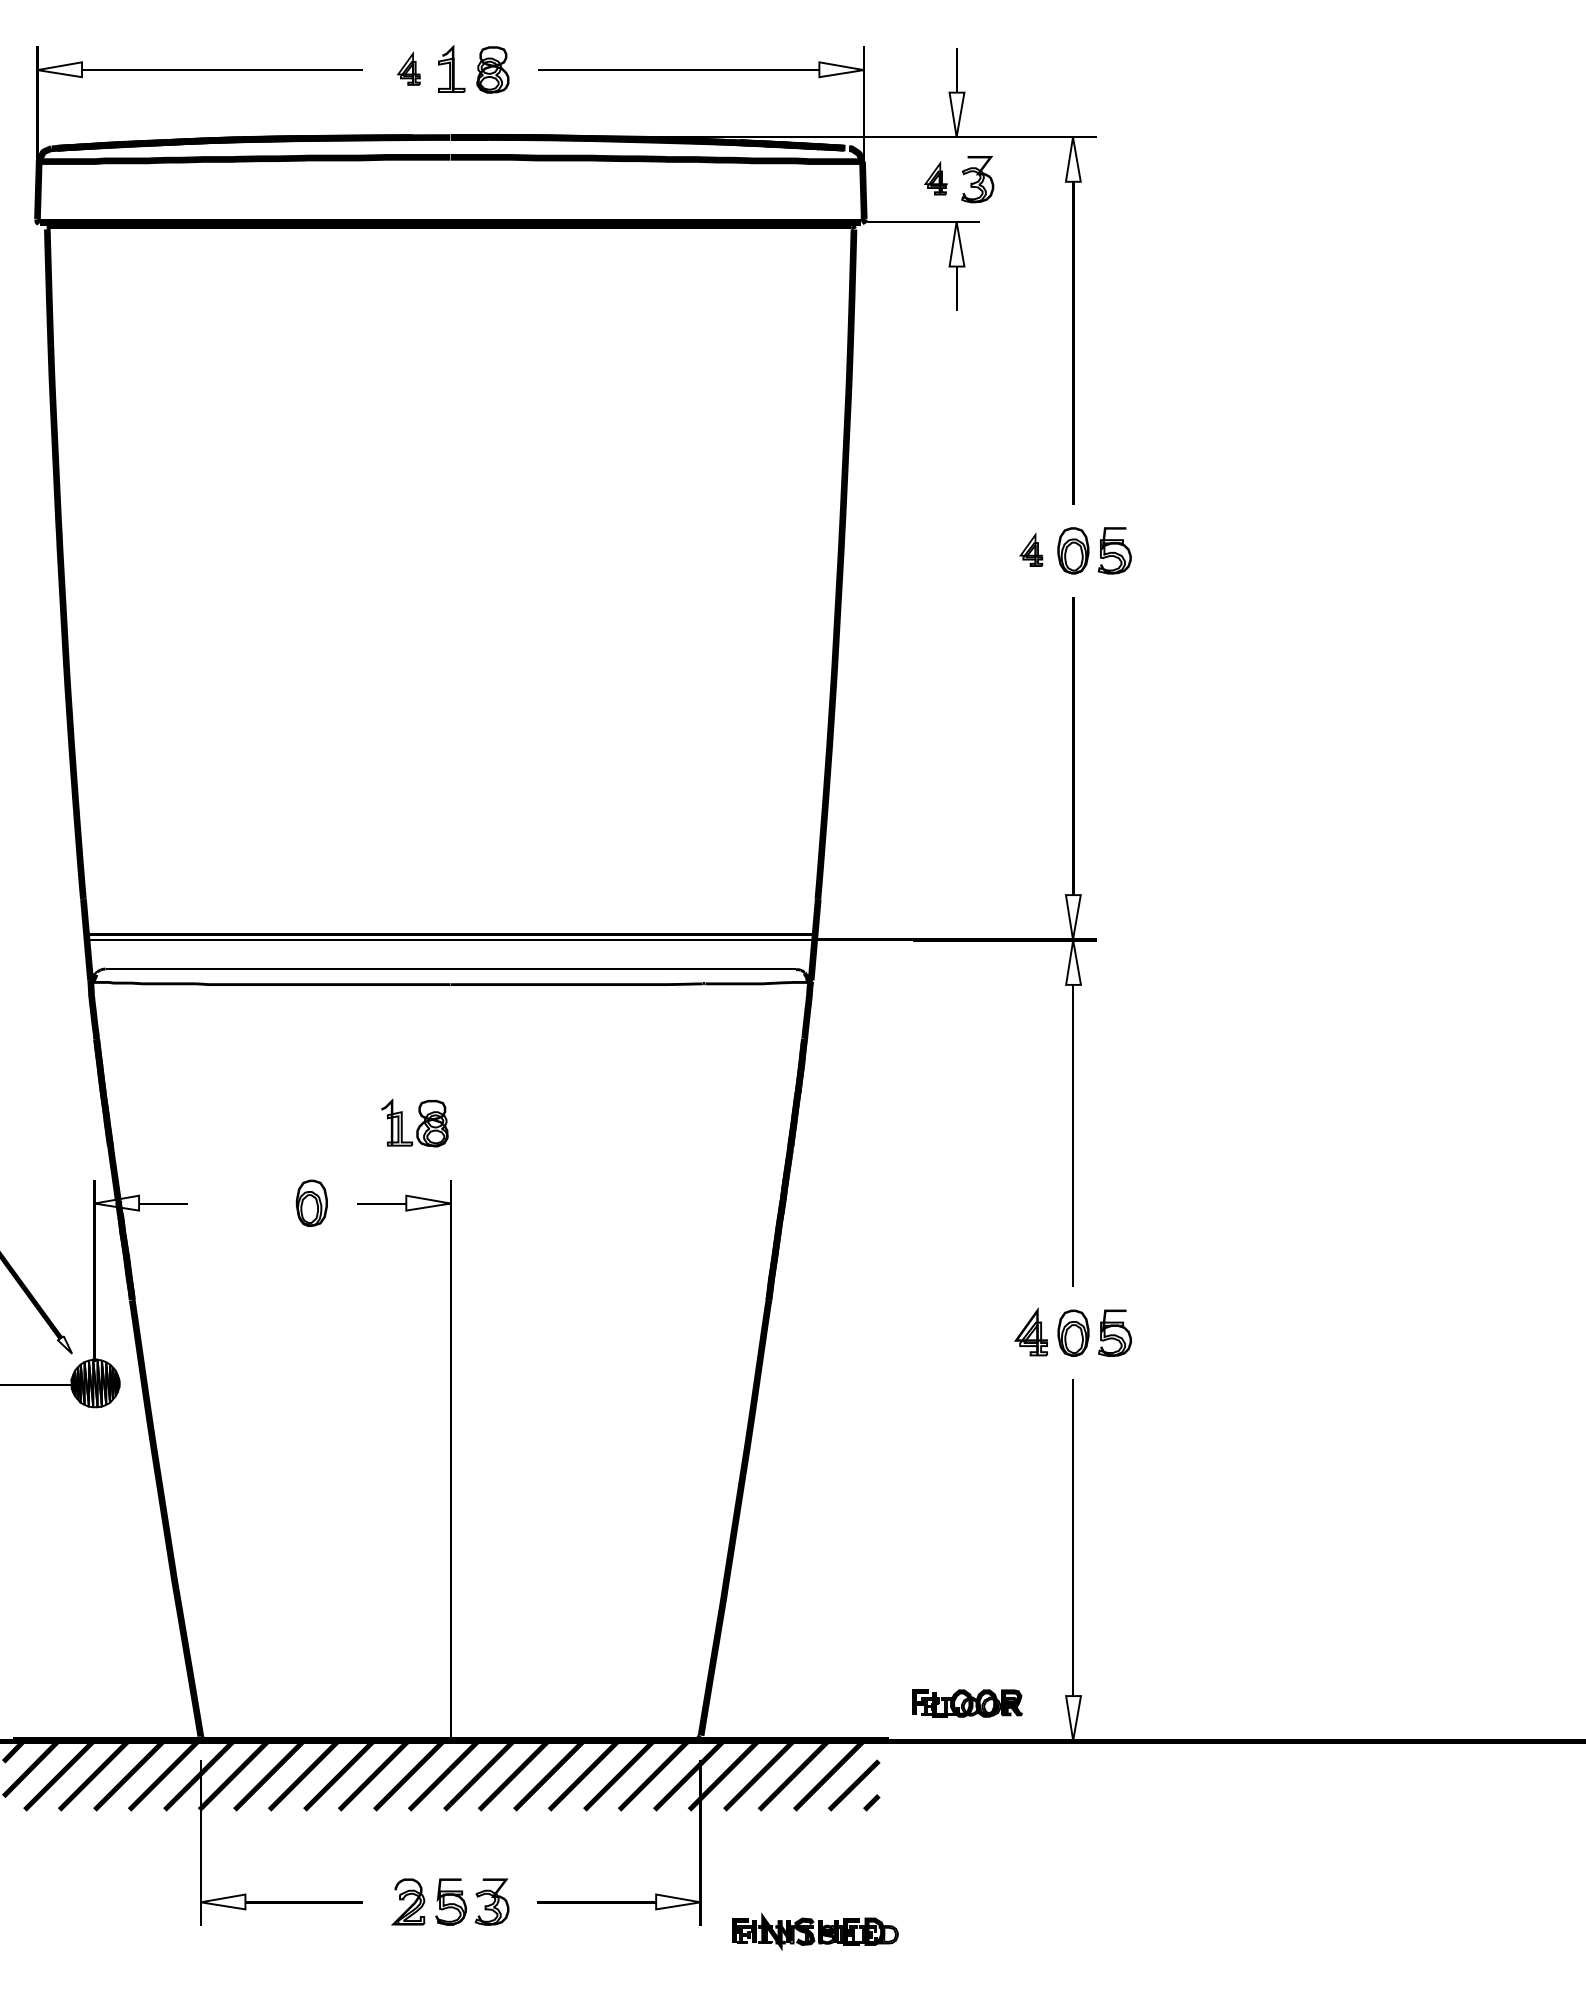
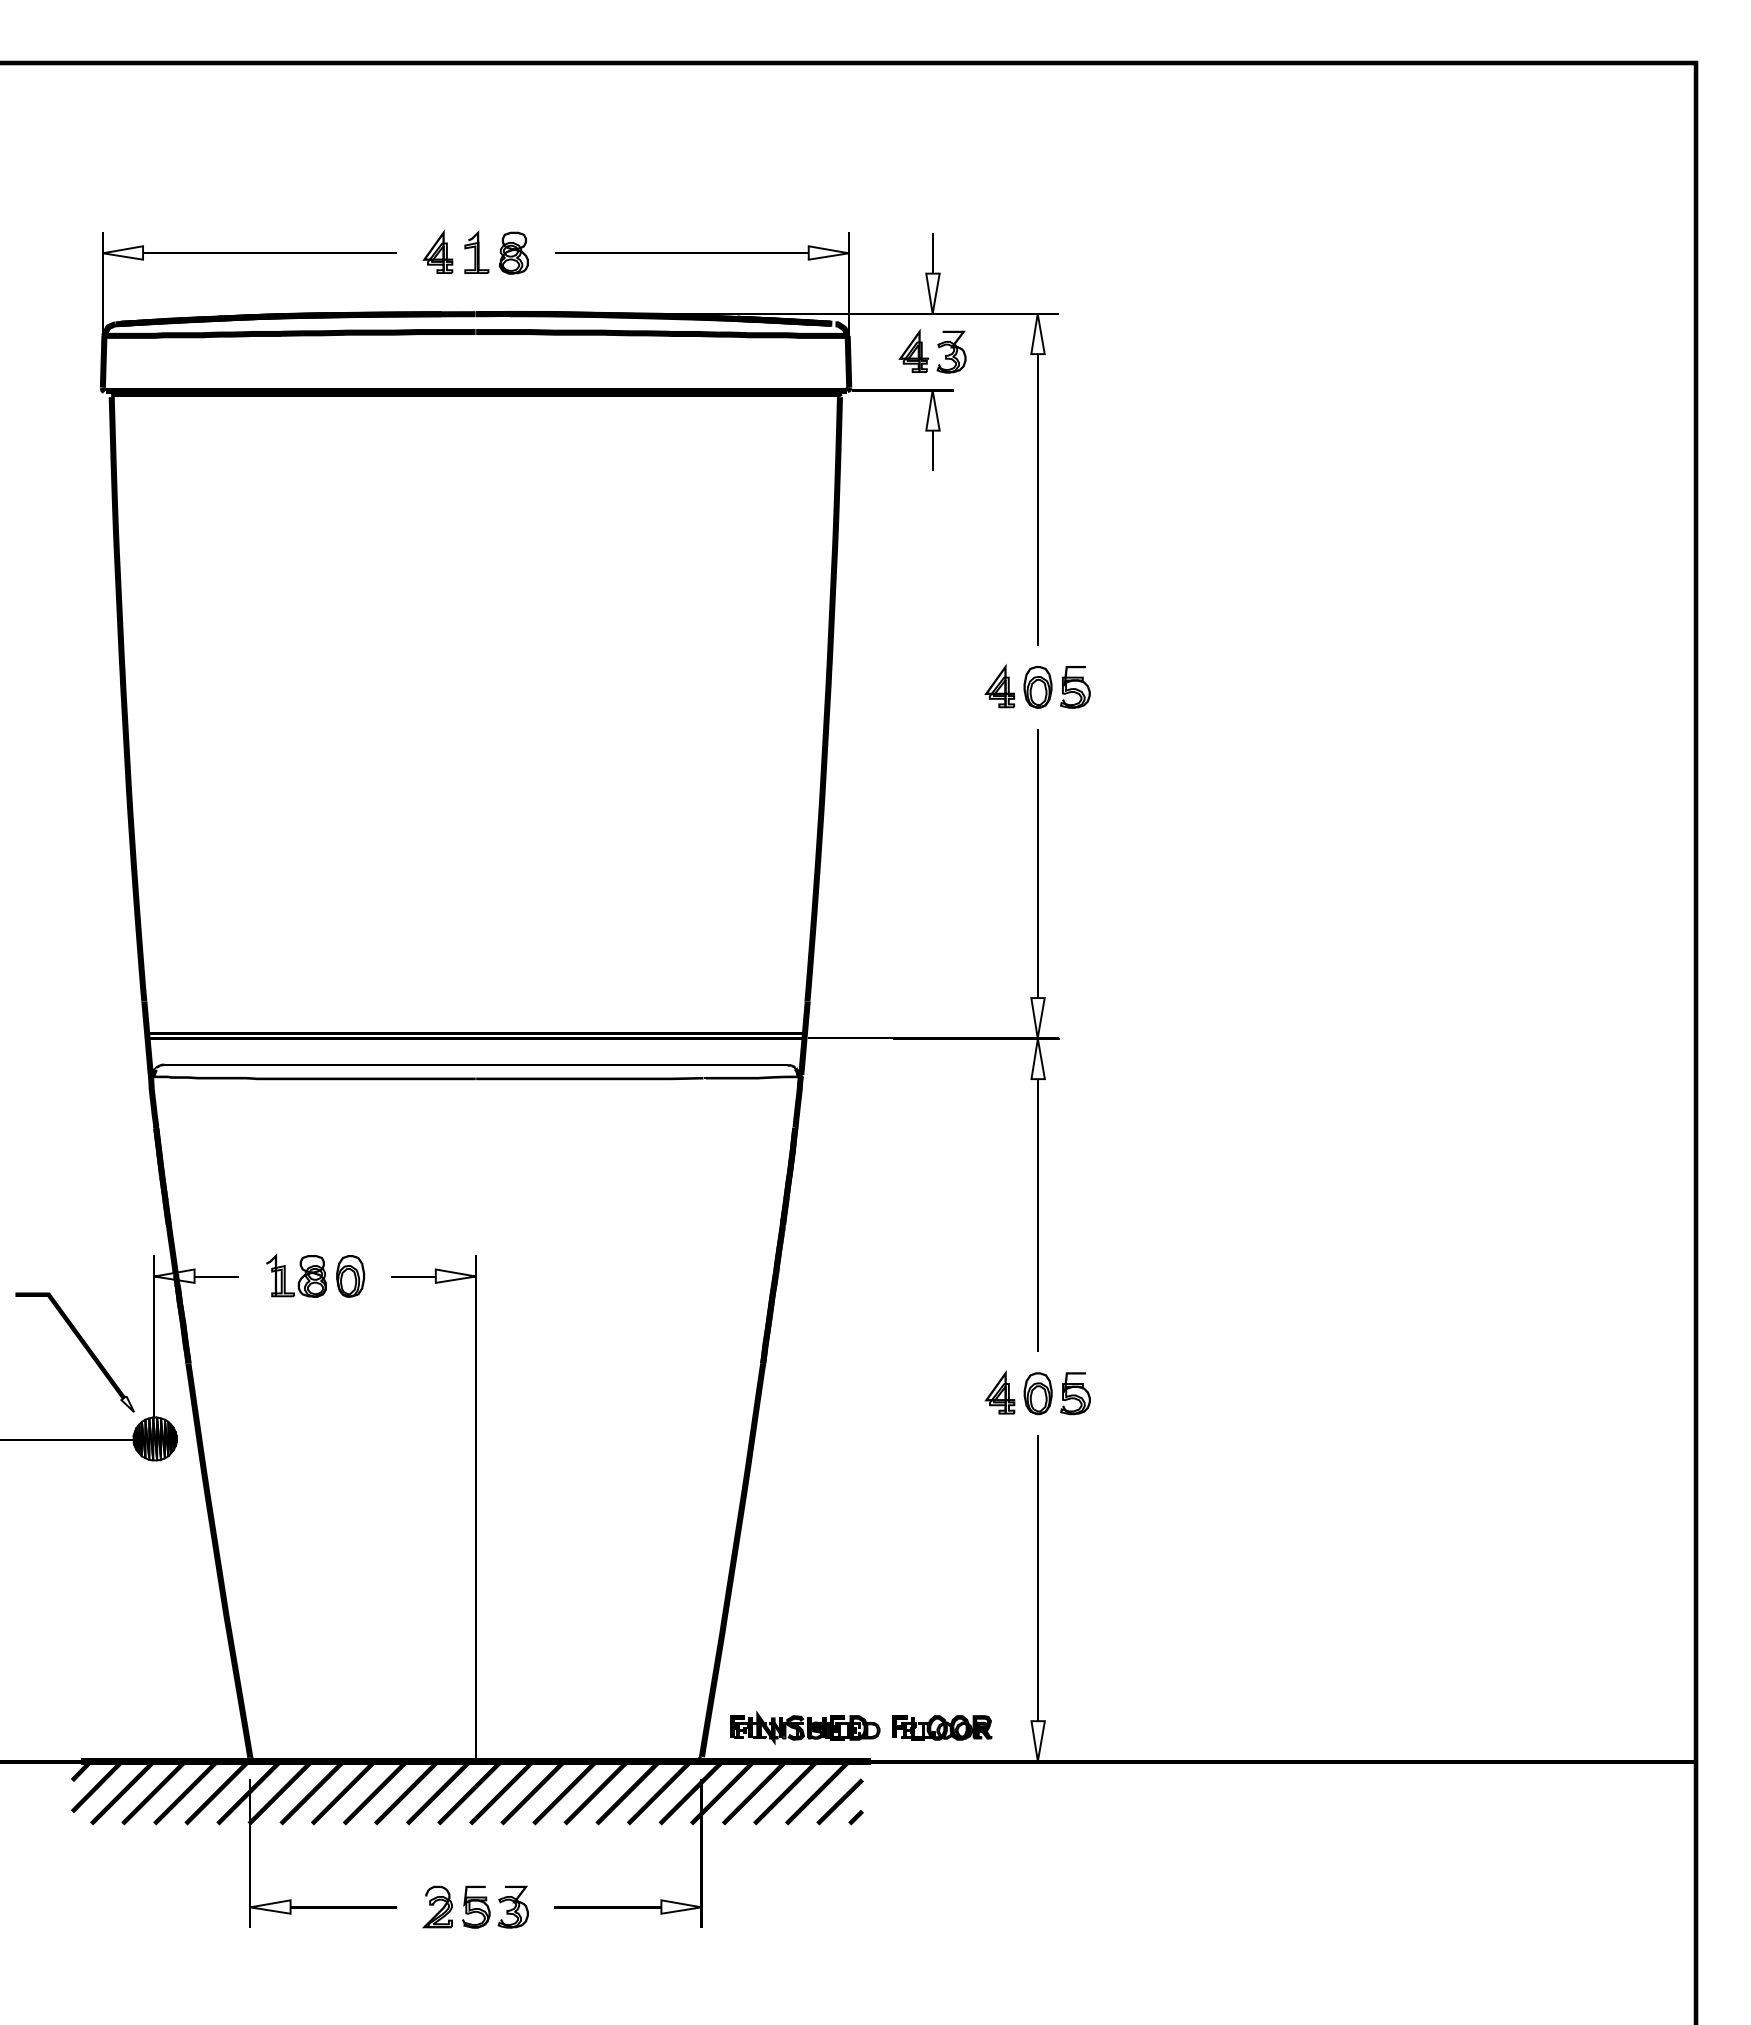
part: (408, 68) -> (437, 251), size x1.43
part: (935, 177) -> (913, 350), size x1.43
part: (1030, 549) -> (999, 686), size x1.43
part: (414, 1122) -> (296, 1275), moved
part: (815, 1931) -> (805, 1727), moved

